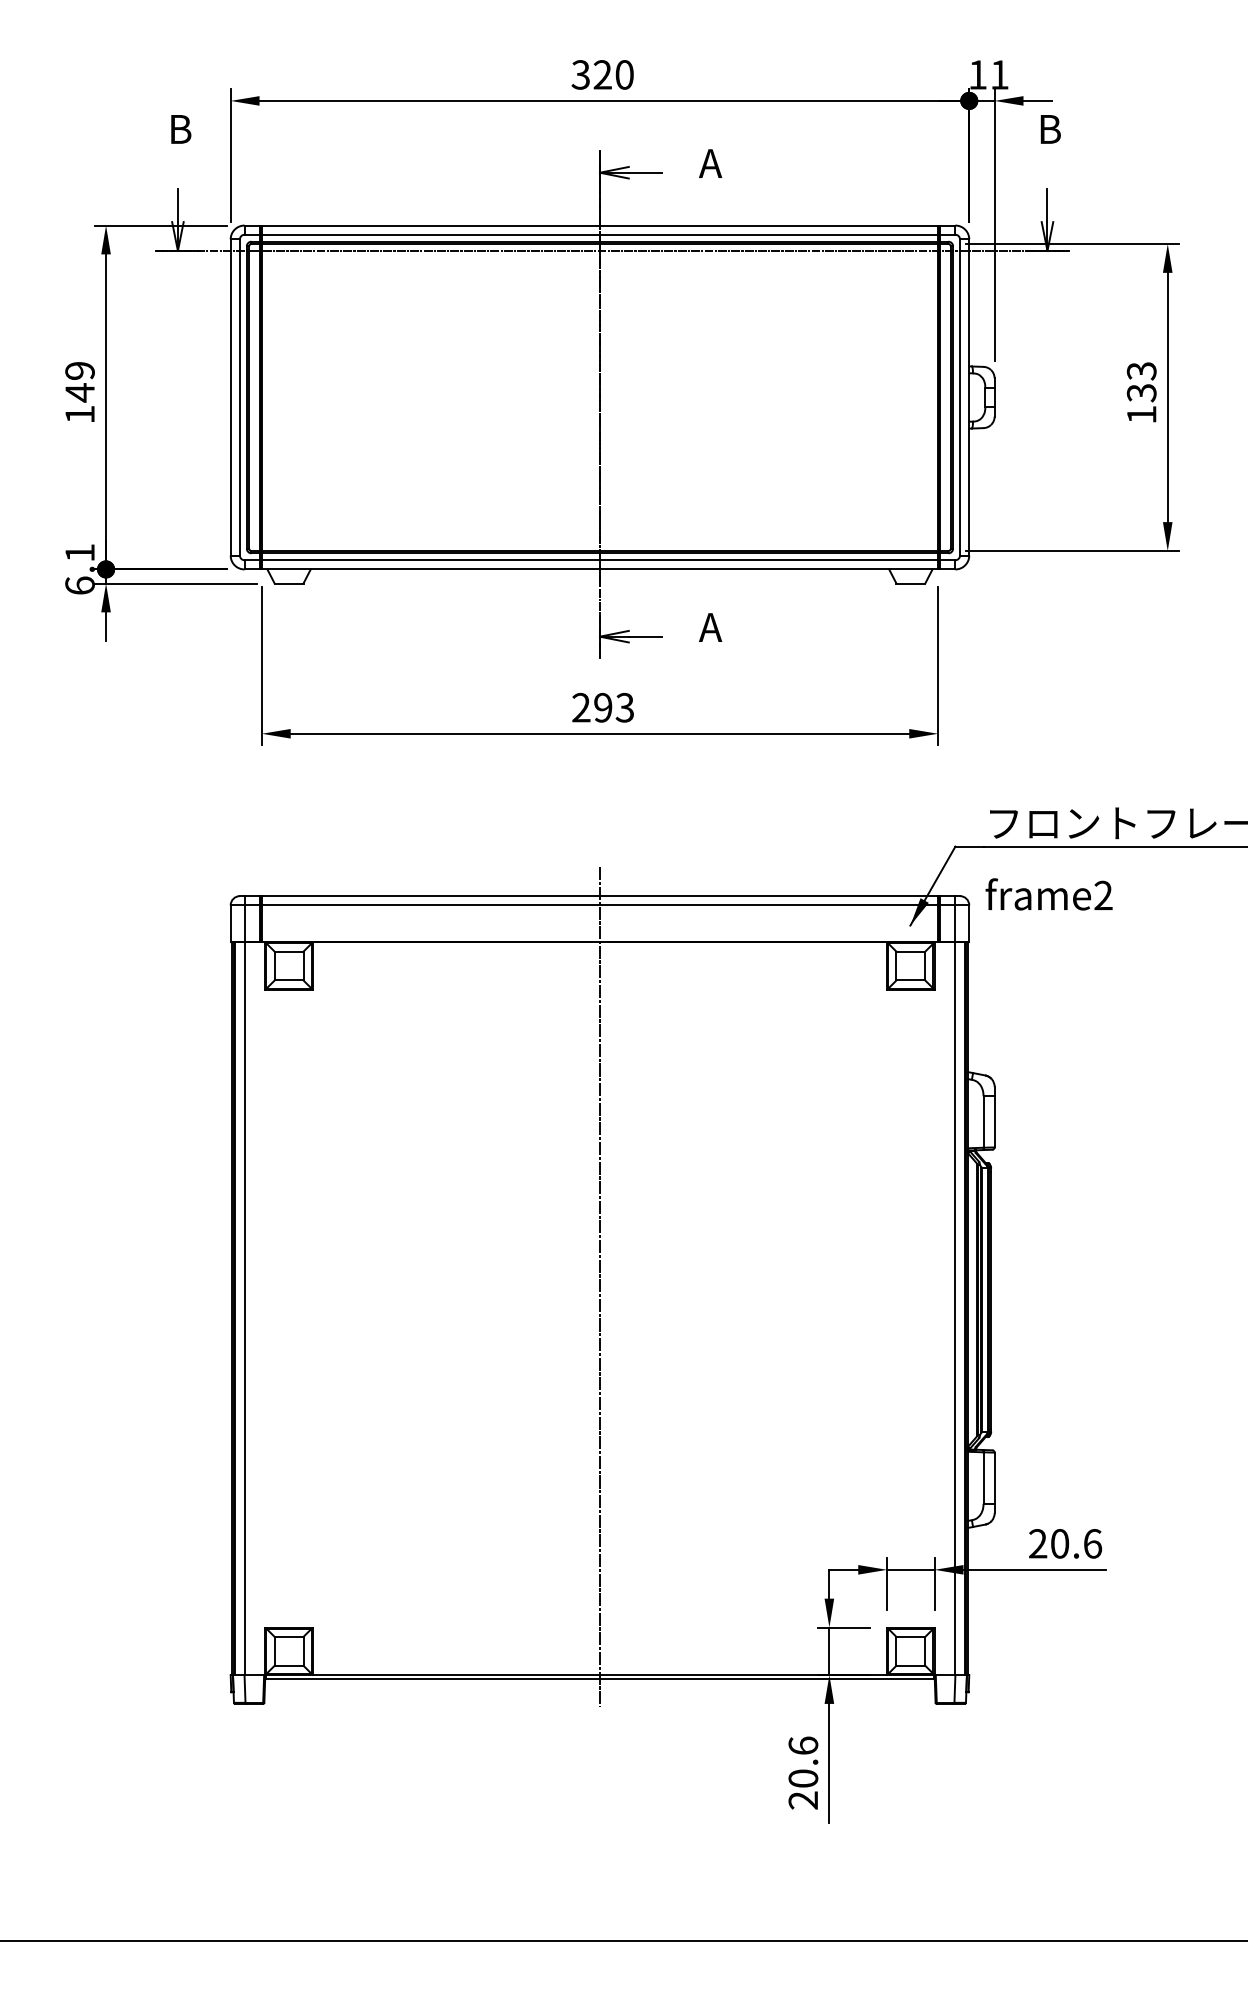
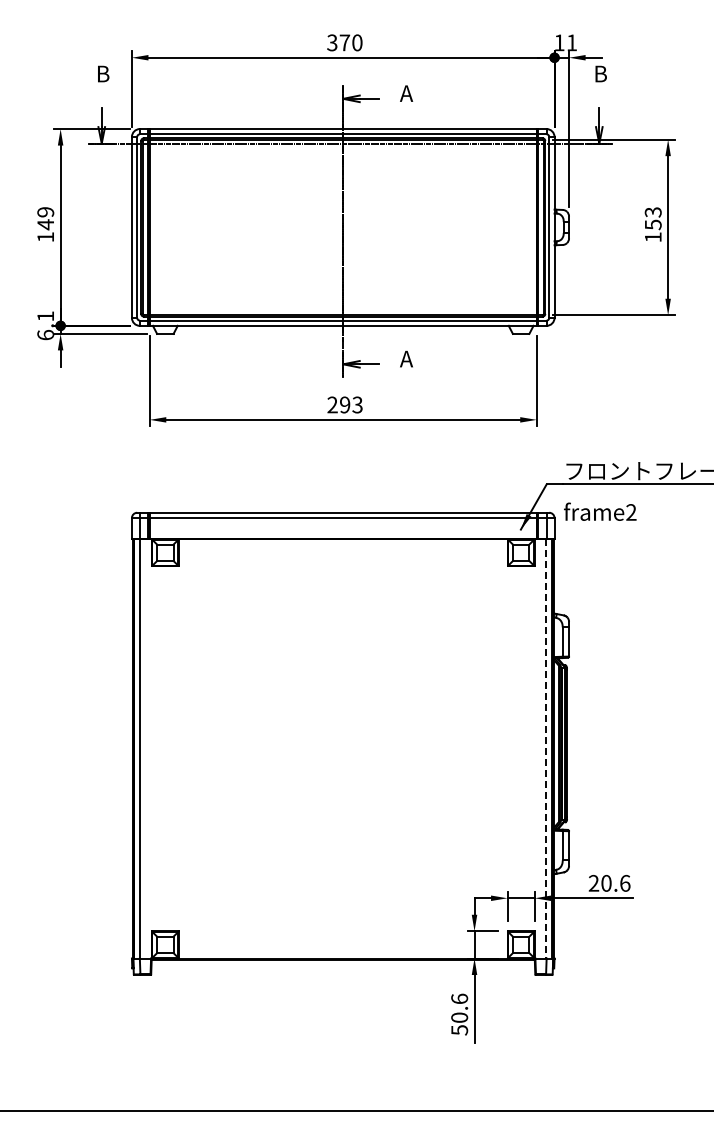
text: (602, 74) -> (344, 42), 320 -> 370
text: (1140, 392) -> (652, 224), 133 -> 153
line: (600, 1287) -> (343, 736), removed
line: (955, 1308) -> (546, 748), solid -> dashed
text: (803, 1800) -> (459, 1030), 20.6 -> 50.6

